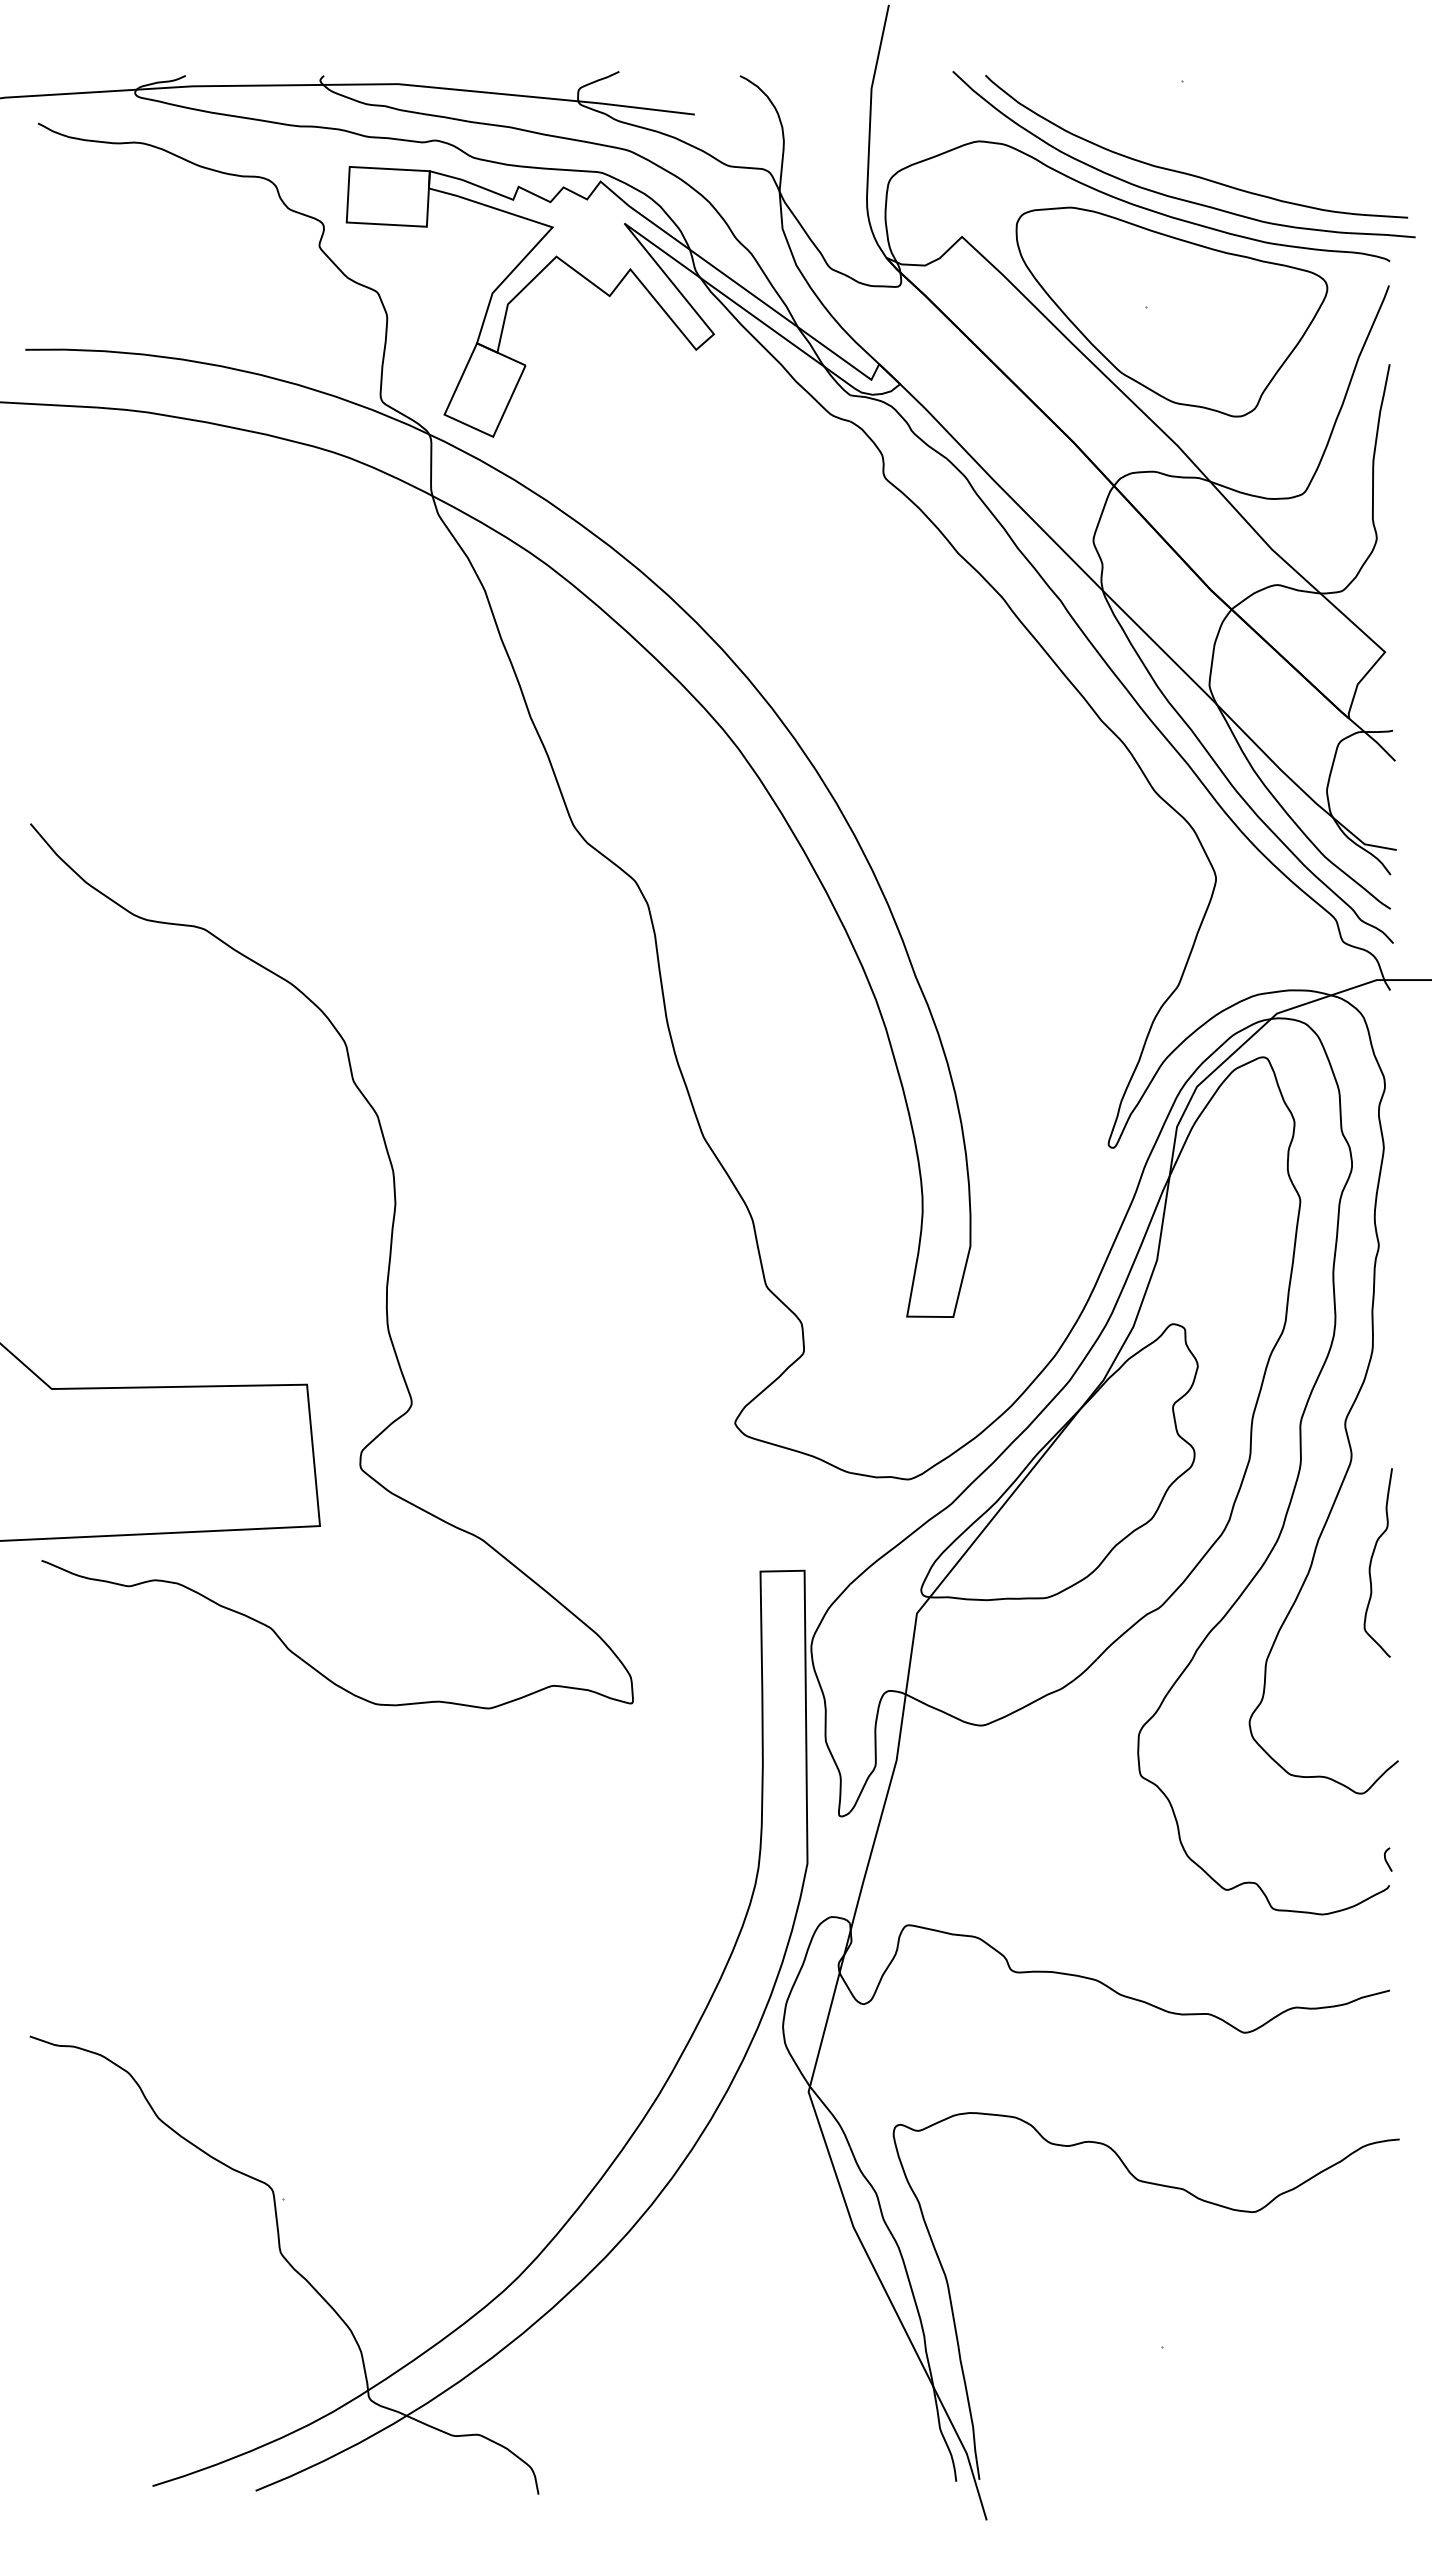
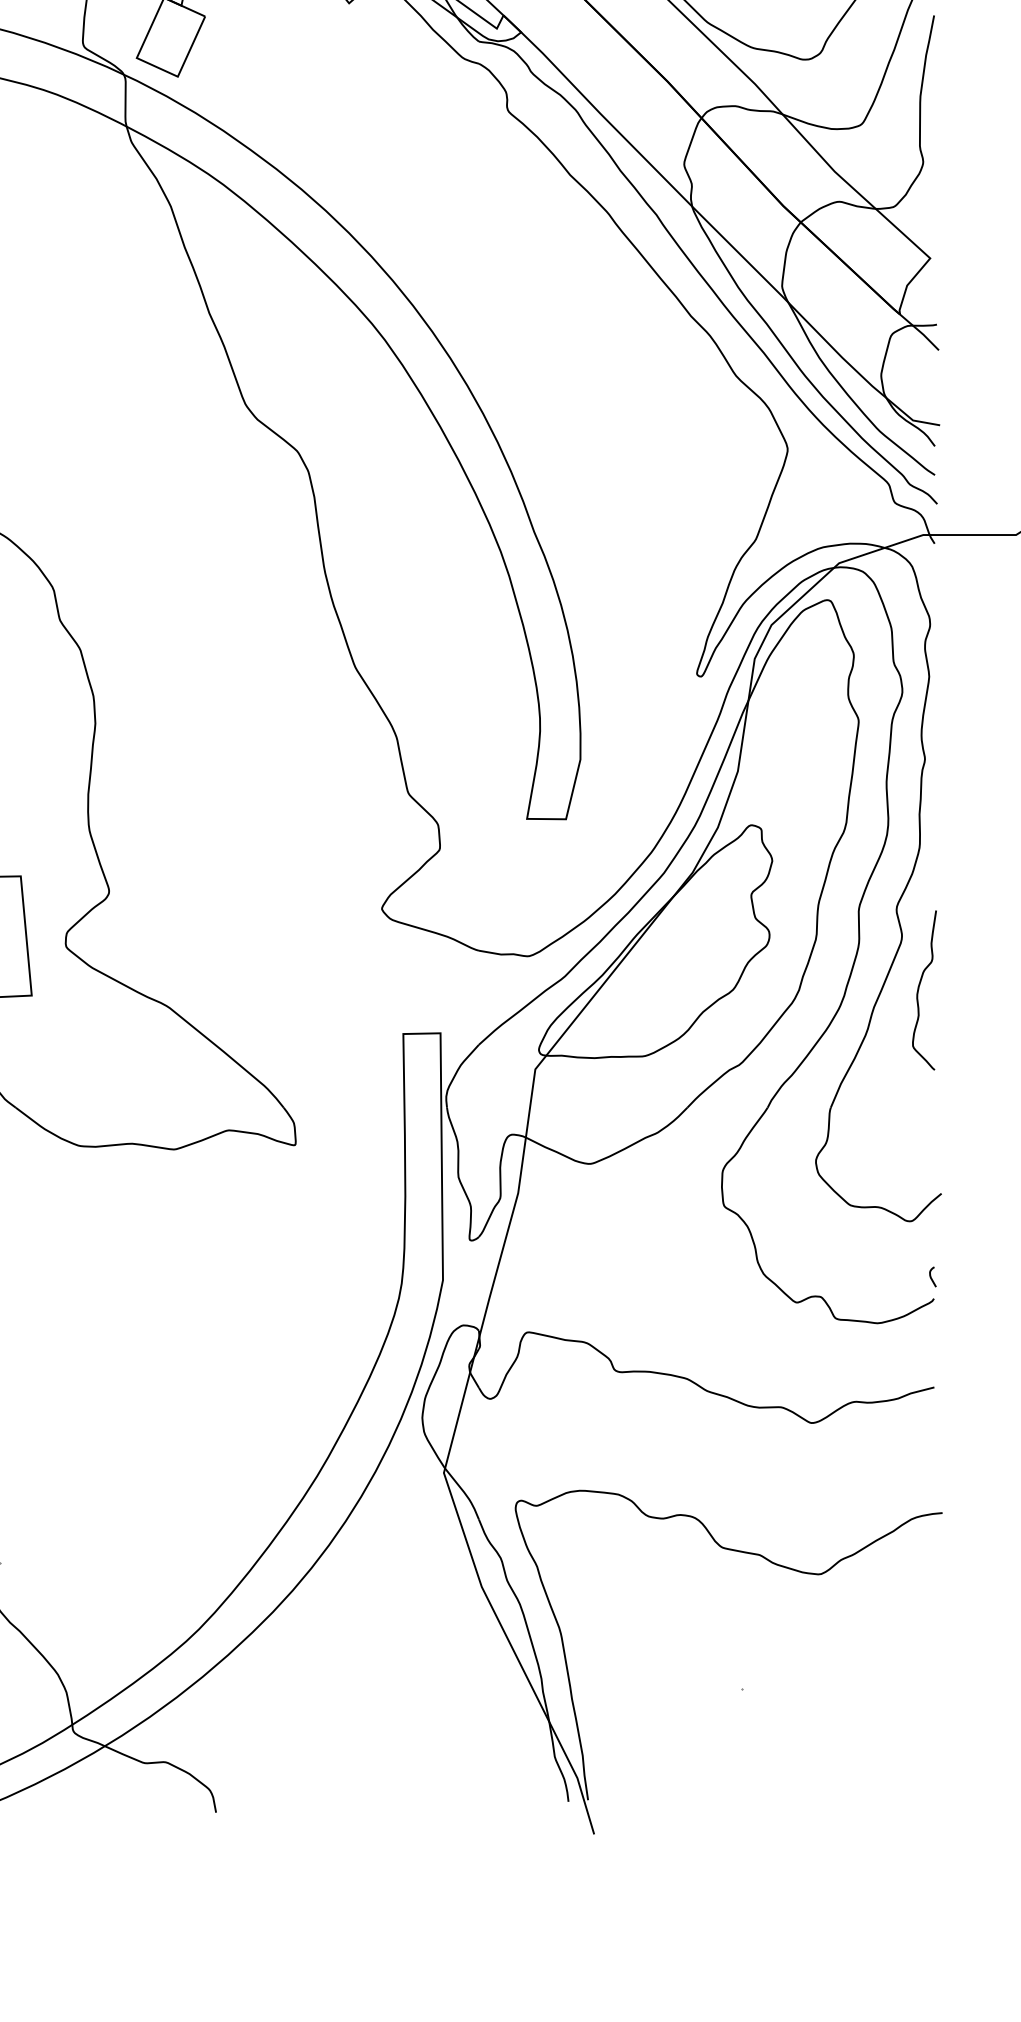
curve: (1372, 1559) -> (919, 987), moved

